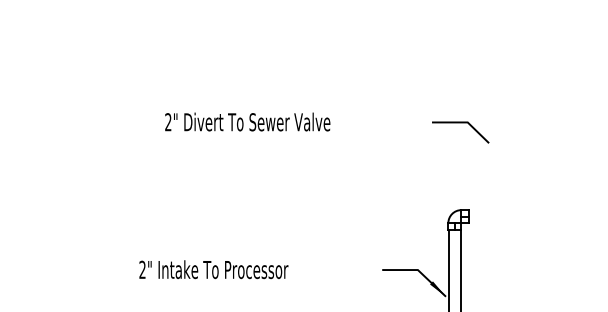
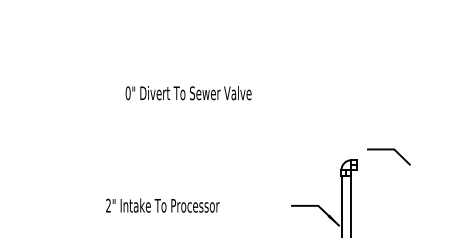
text: (167, 122) -> (127, 93), 2" -> 0"
line: (460, 123) -> (388, 150), moved

